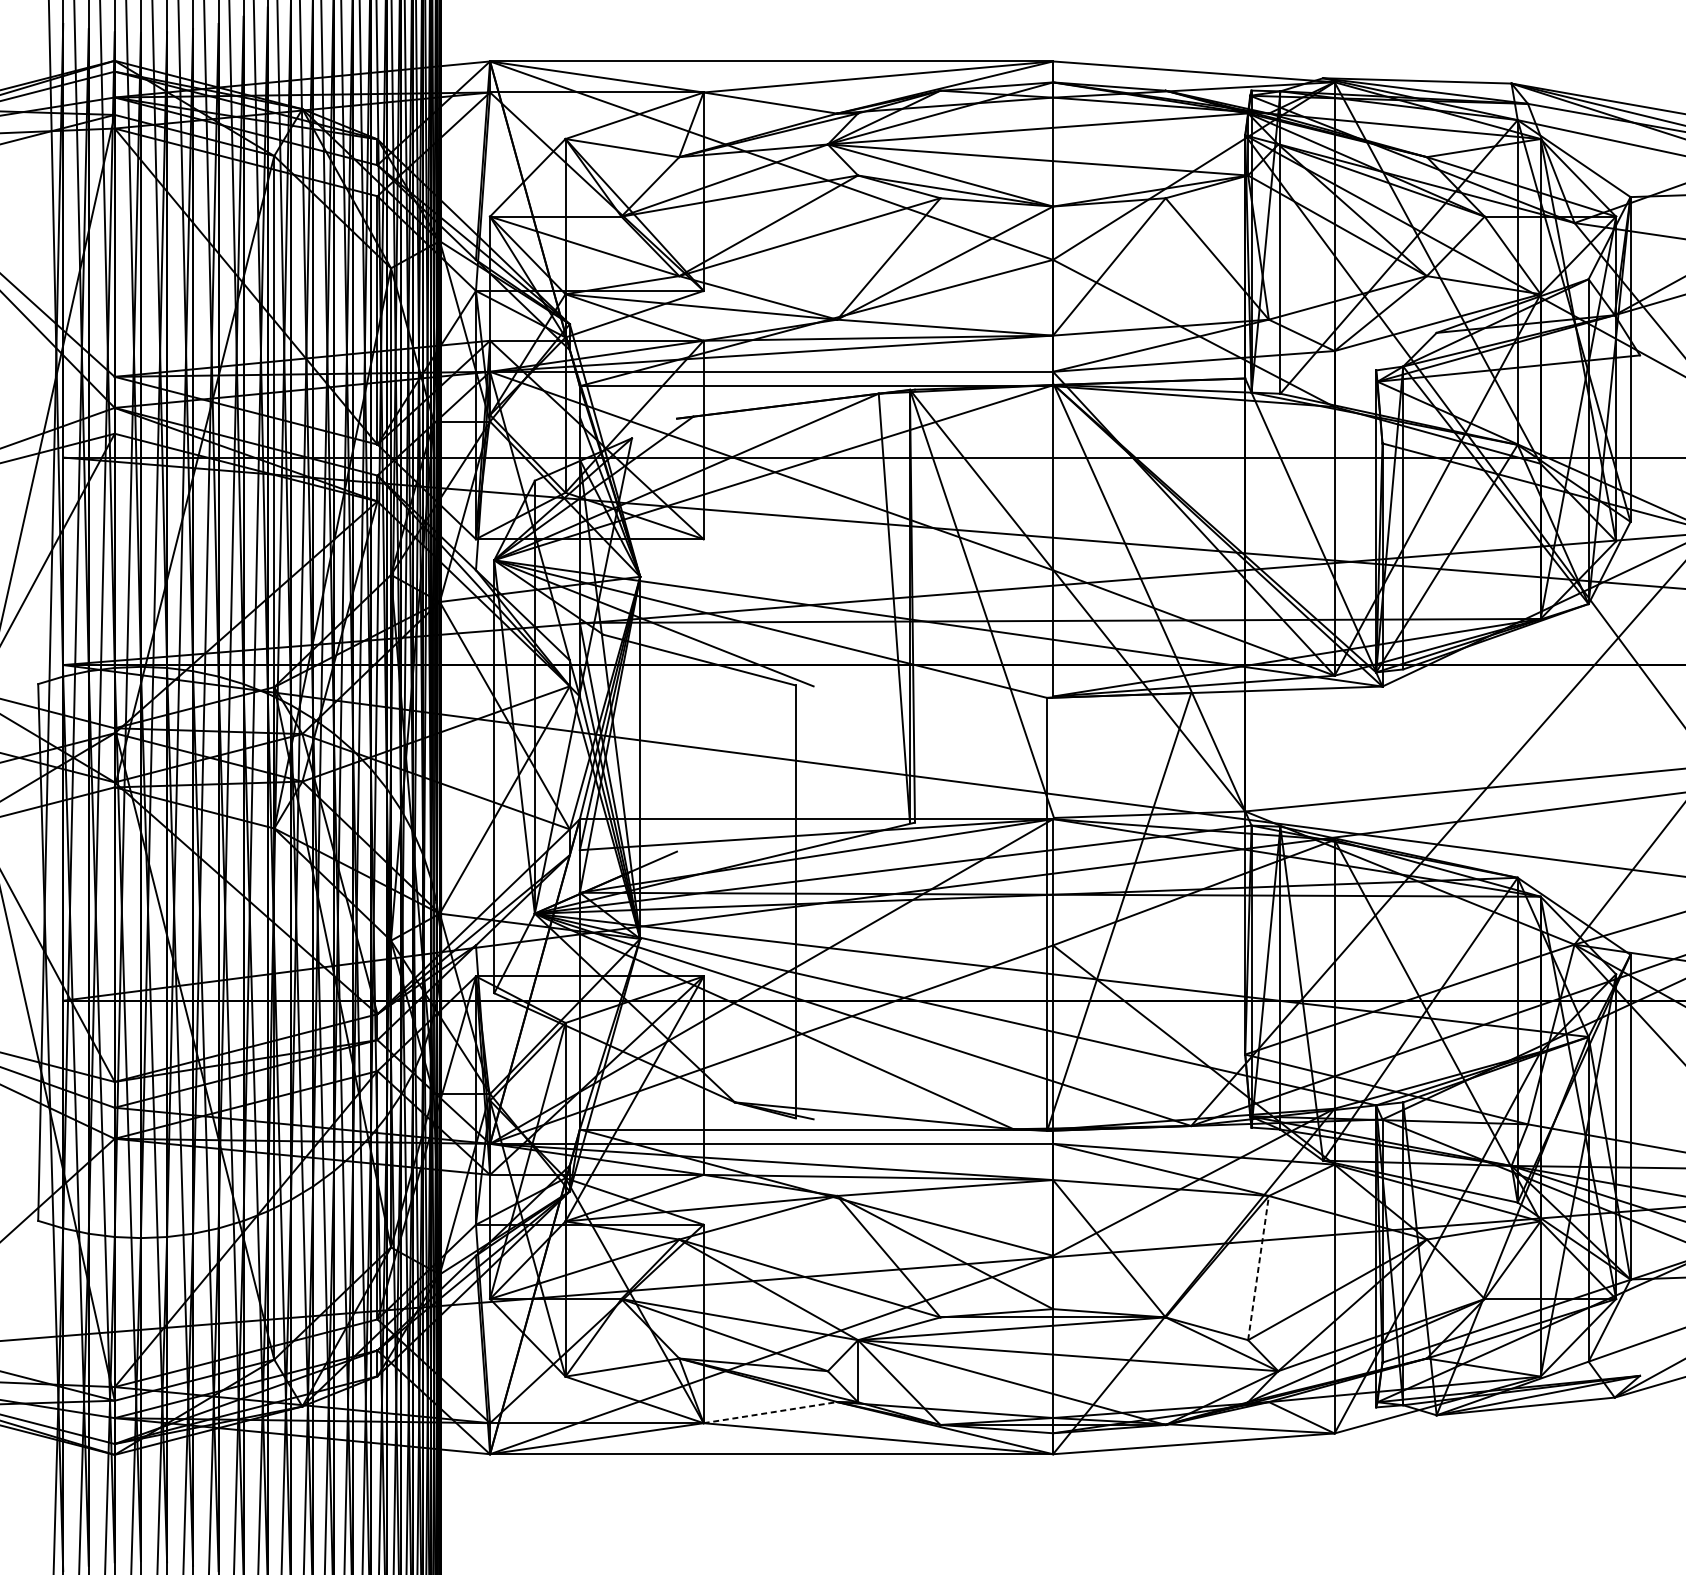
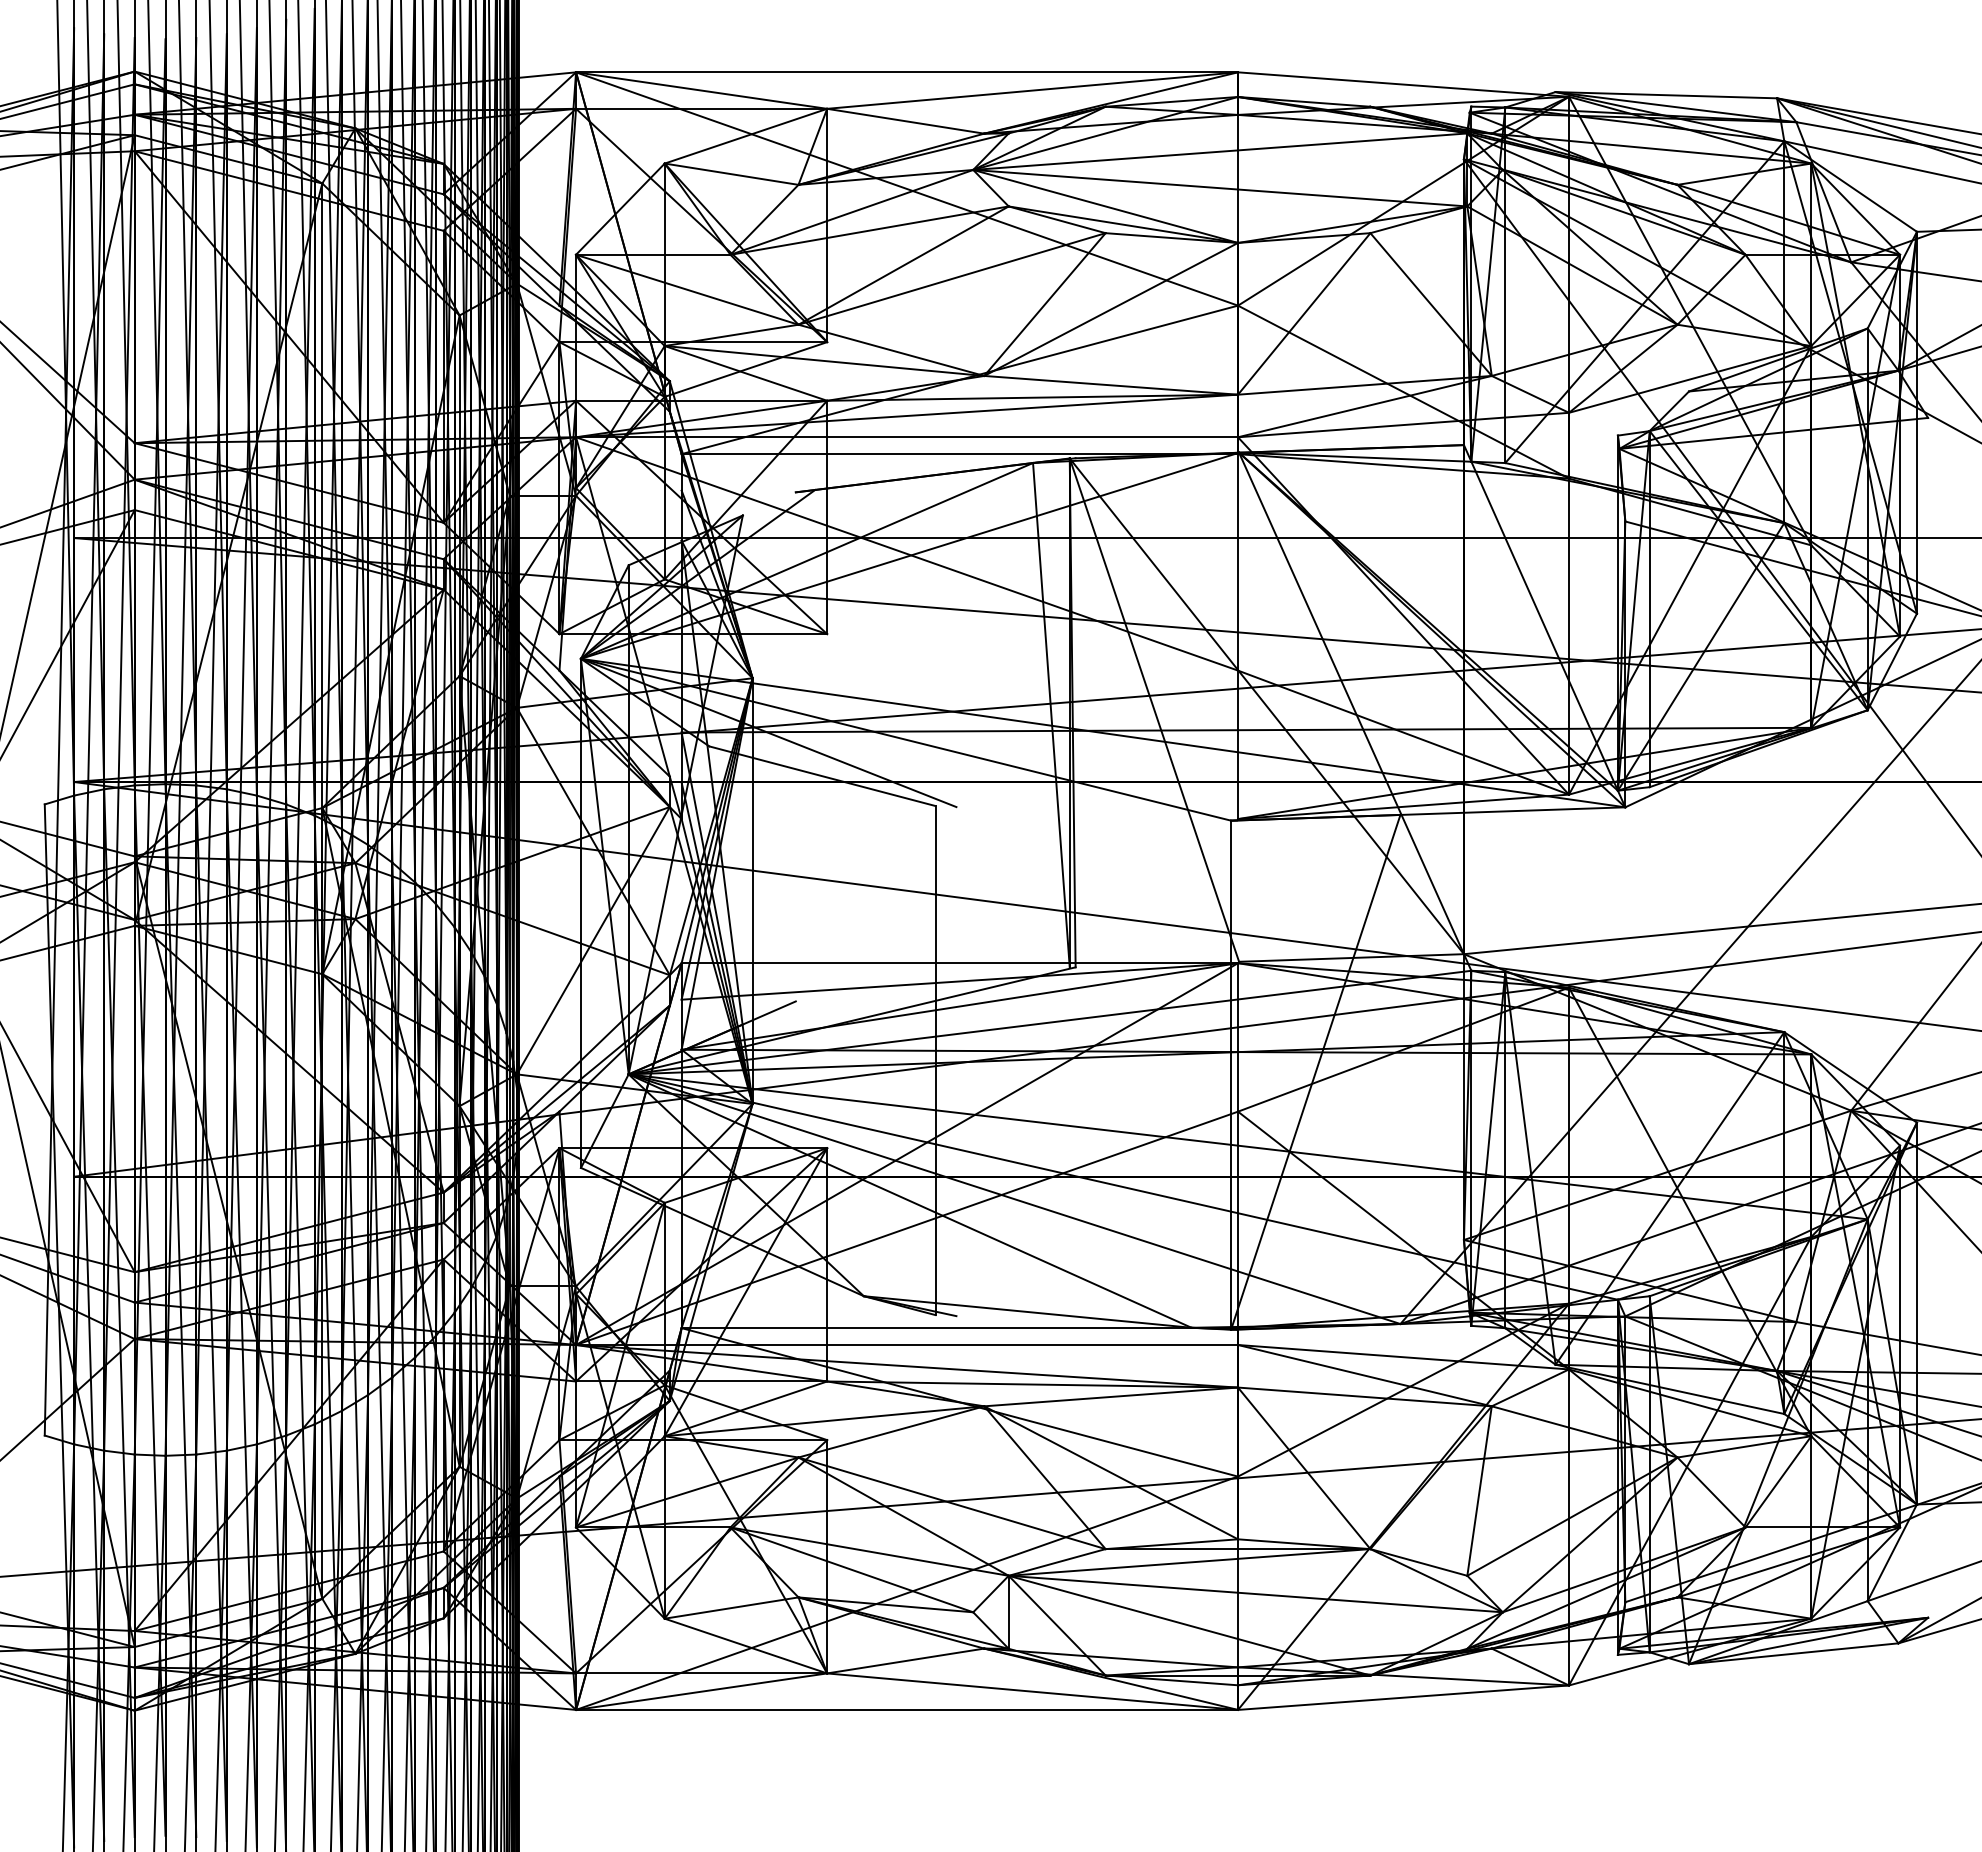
line: (1258, 1268) -> (1479, 1491), dashed -> solid
line: (770, 1413) -> (905, 1661), dashed -> solid

